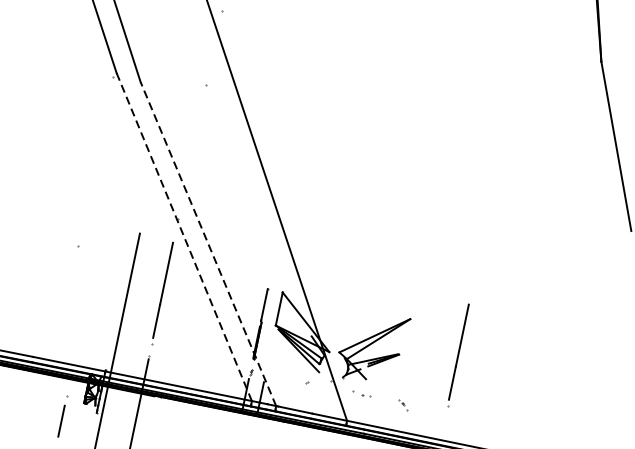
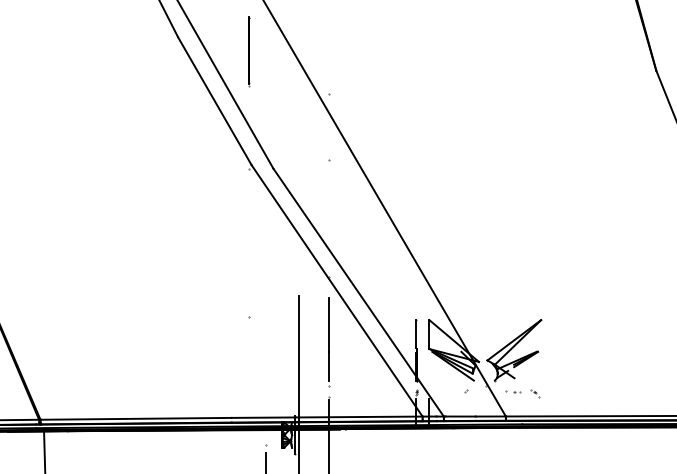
line: (184, 236) -> (337, 290), dashed -> solid
line: (208, 244) -> (358, 292), dashed -> solid
line: (459, 356) -> (588, 342), removed
part: (403, 405) -> (535, 393), moved

